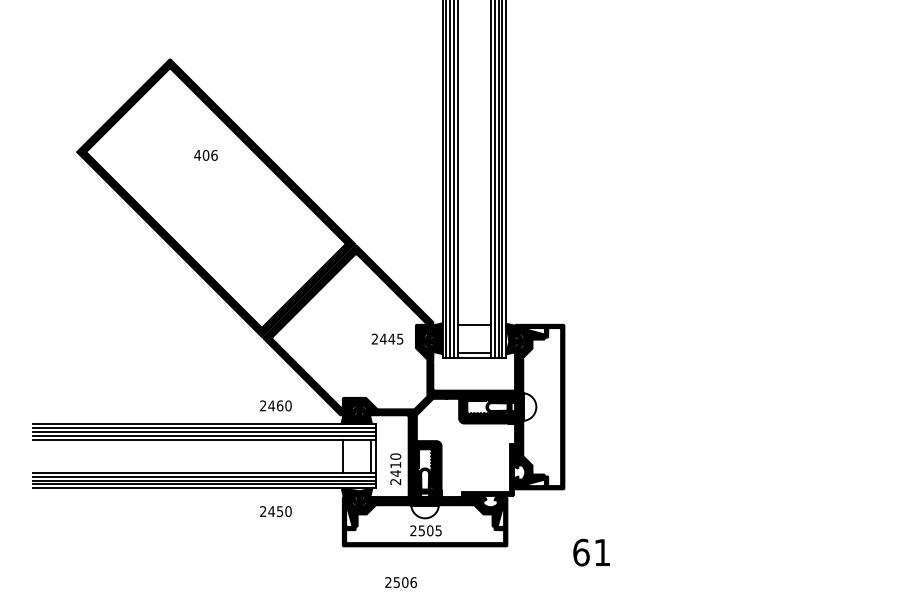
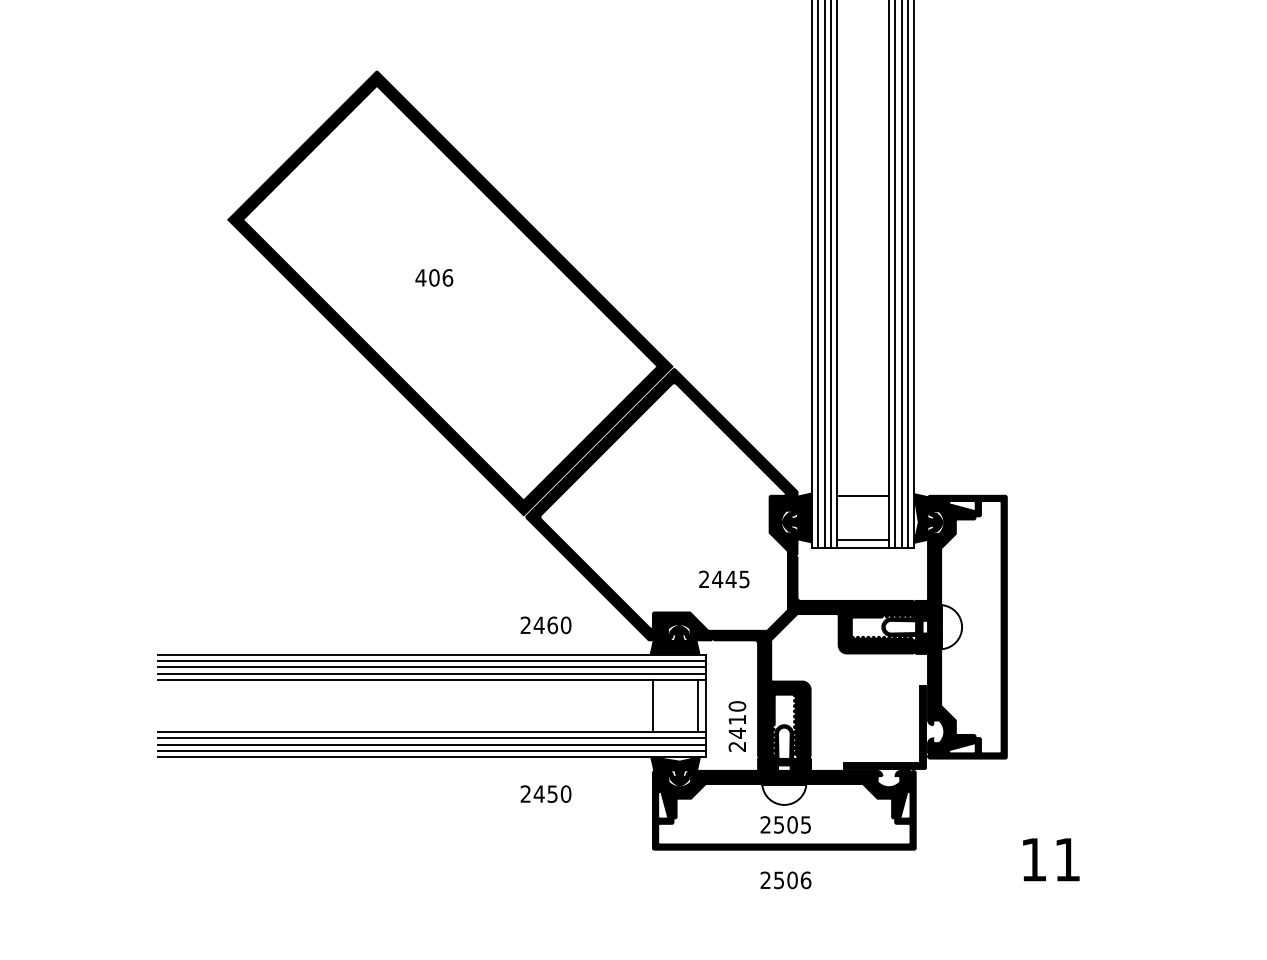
text: (205, 155) -> (433, 277), moved
text: (387, 338) -> (724, 578), moved
text: (581, 552) -> (1034, 859), 61 -> 11
text: (400, 582) -> (784, 880), moved

